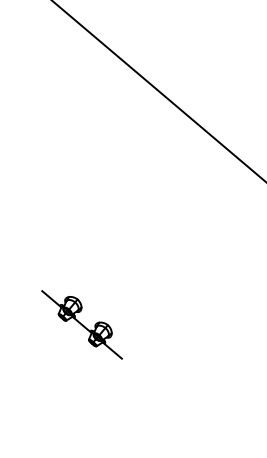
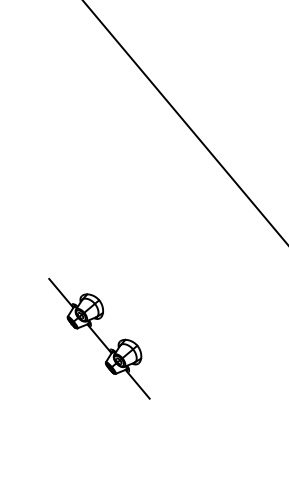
part: (82, 324) -> (99, 338), size x1.67

